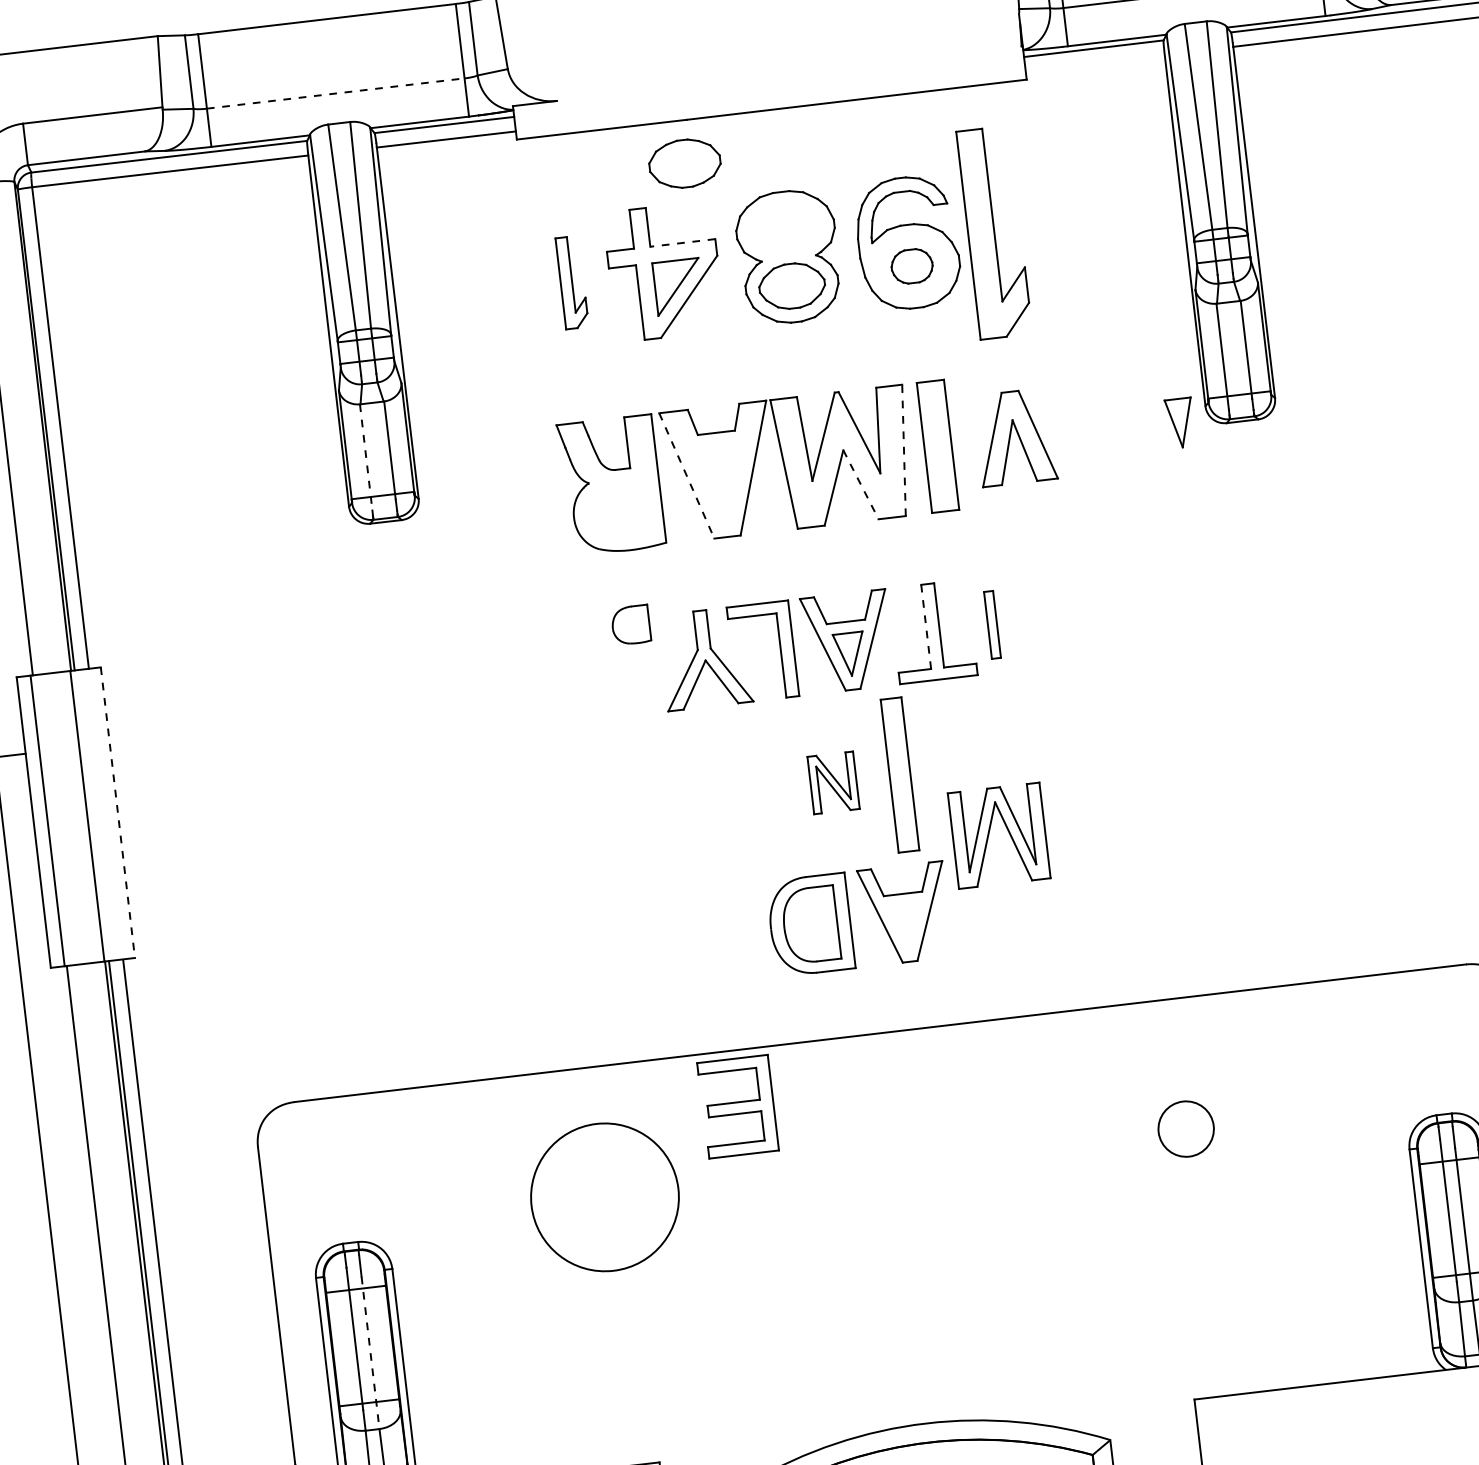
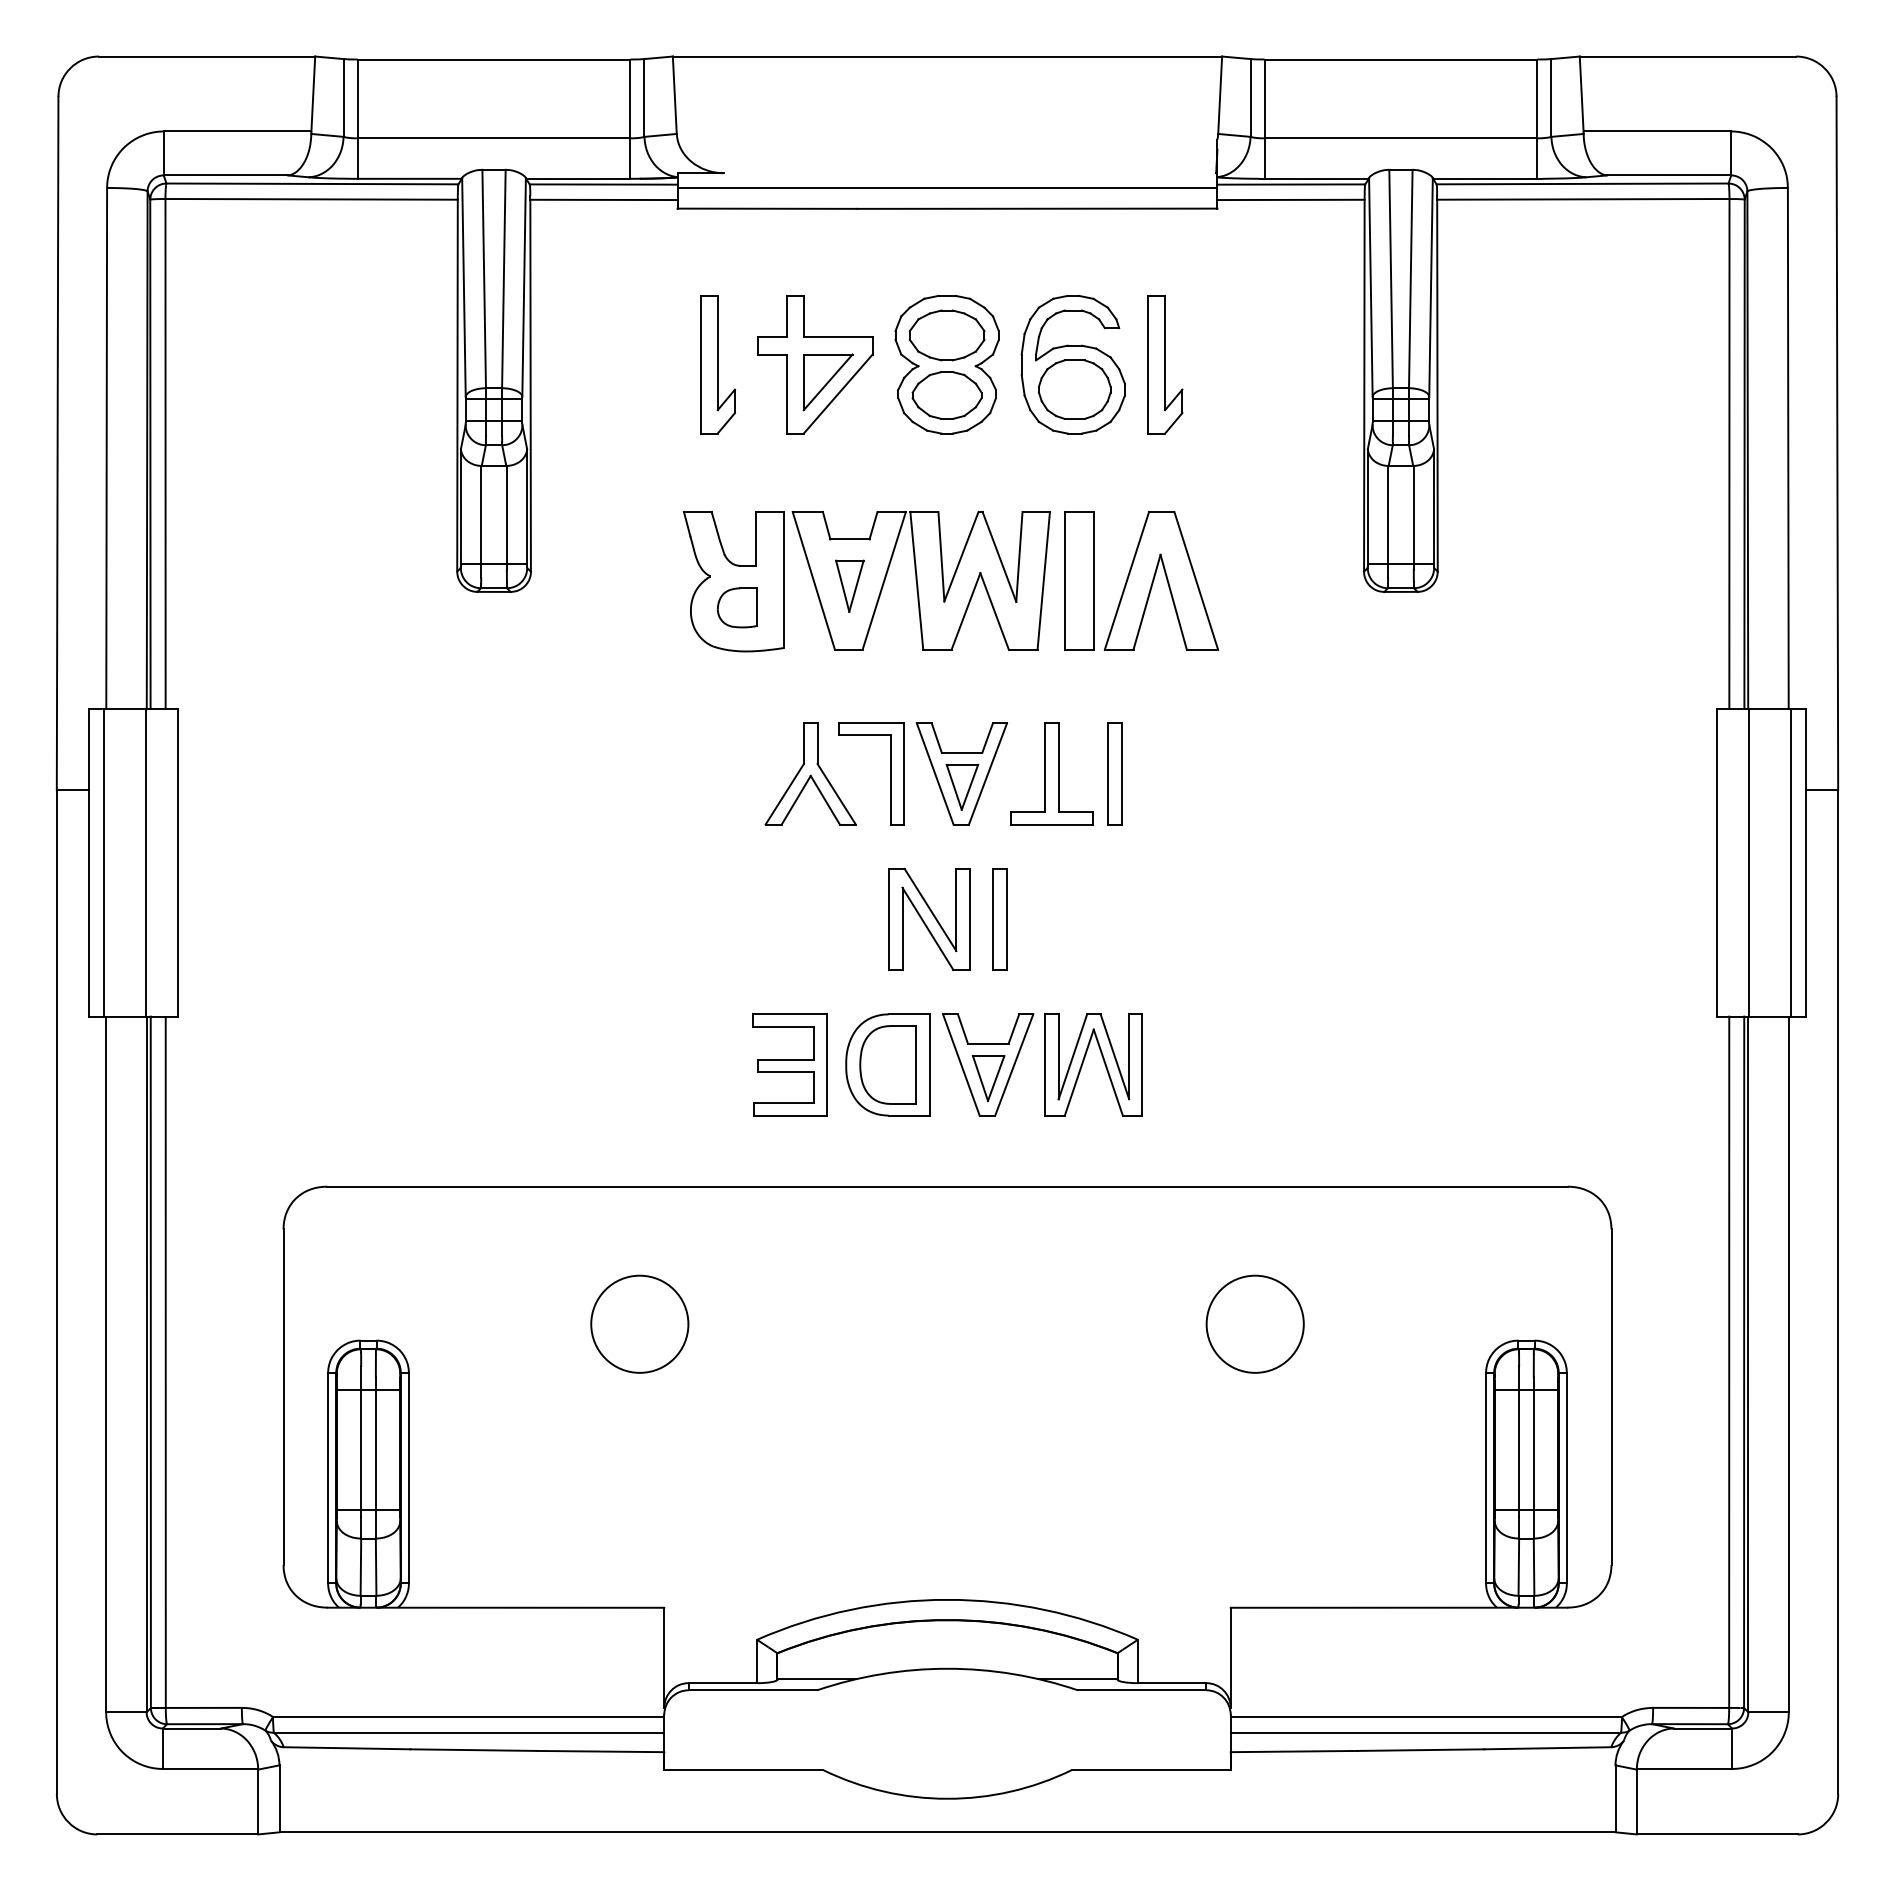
line: (1094, 62) -> (1290, 199), added
line: (769, 90) -> (947, 188), added
line: (336, 93) -> (494, 138), dashed -> solid
part: (684, 163) -> (946, 335), moved
part: (994, 232) -> (1165, 364), size x0.62
line: (682, 242) -> (837, 336), dashed -> solid
part: (911, 266) -> (1074, 389), size x1.67
part: (571, 282) -> (717, 364), size x1.43
part: (1180, 422) -> (849, 585), moved
part: (1015, 437) -> (1161, 580), size x1.43
line: (903, 450) -> (1043, 580), dashed -> solid
line: (366, 457) -> (481, 522), dashed -> solid
line: (686, 475) -> (813, 580), dashed -> solid
line: (860, 484) -> (994, 611), dashed -> solid
part: (631, 624) -> (737, 607), moved
part: (992, 624) -> (1114, 773), size x1.43
line: (926, 626) -> (1045, 767), dashed -> solid
part: (899, 775) -> (999, 919), size x0.62
part: (833, 782) -> (929, 919), size x1.67
line: (118, 812) -> (178, 862), dashed -> solid
part: (989, 832) -> (1084, 1060), moved
part: (907, 926) -> (988, 1078), added
part: (737, 1106) -> (789, 1064), moved
circle: (1185, 1128) -> (1254, 1323), size x1.67
circle: (604, 1196) -> (639, 1323), size x0.62
line: (370, 1352) -> (375, 1457), dashed -> solid

